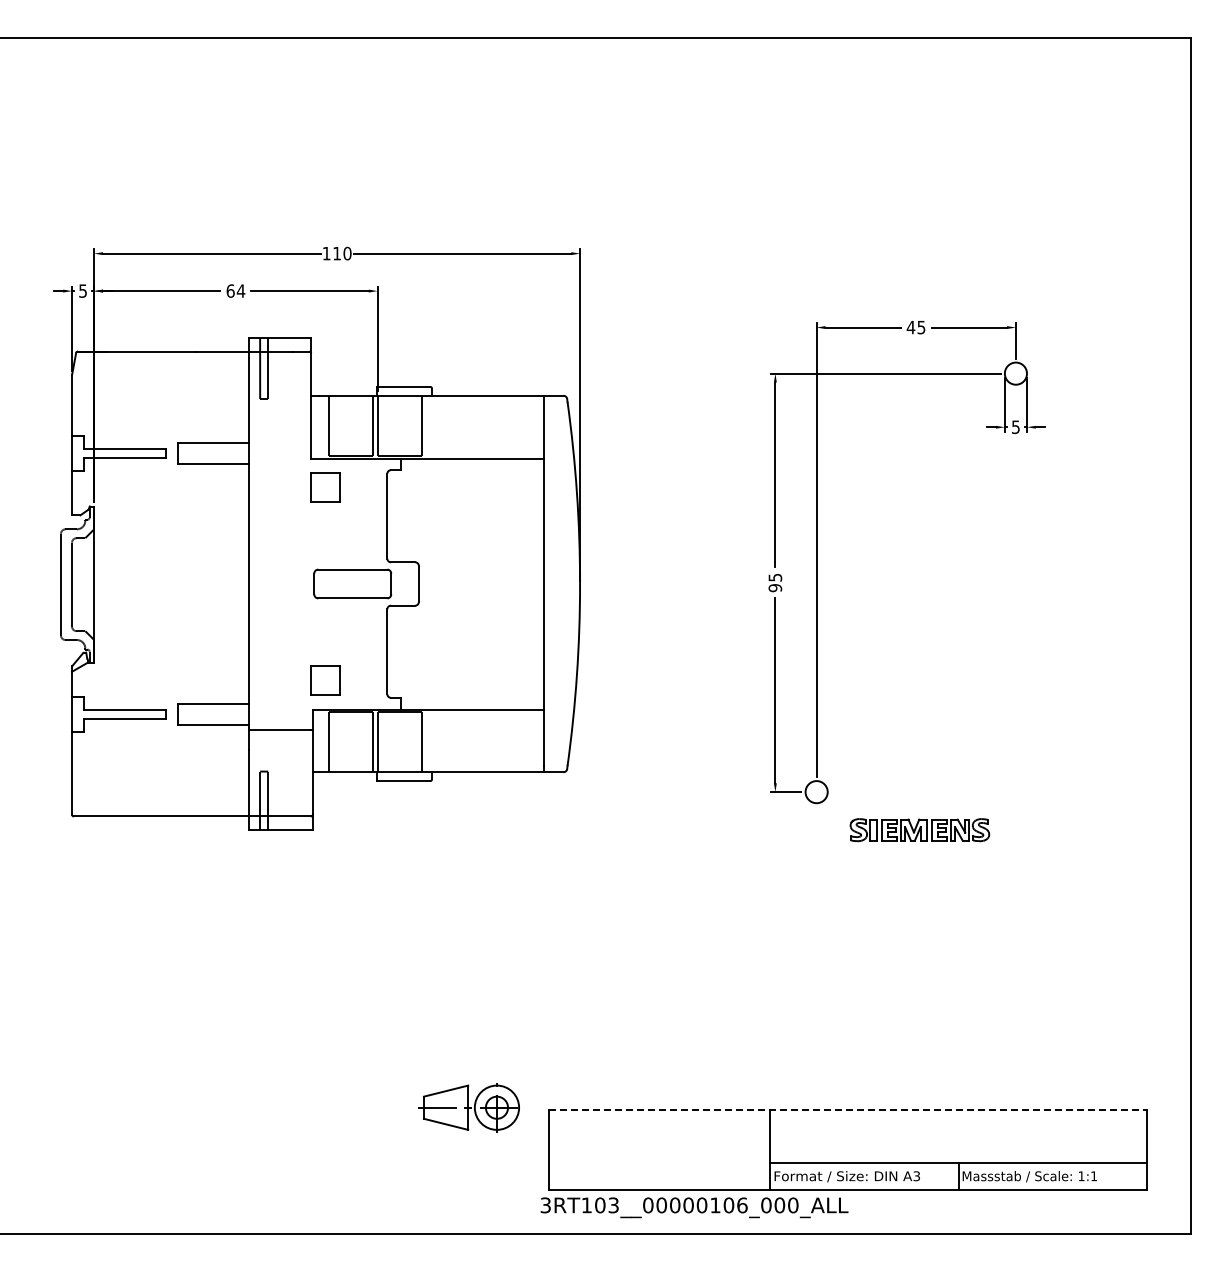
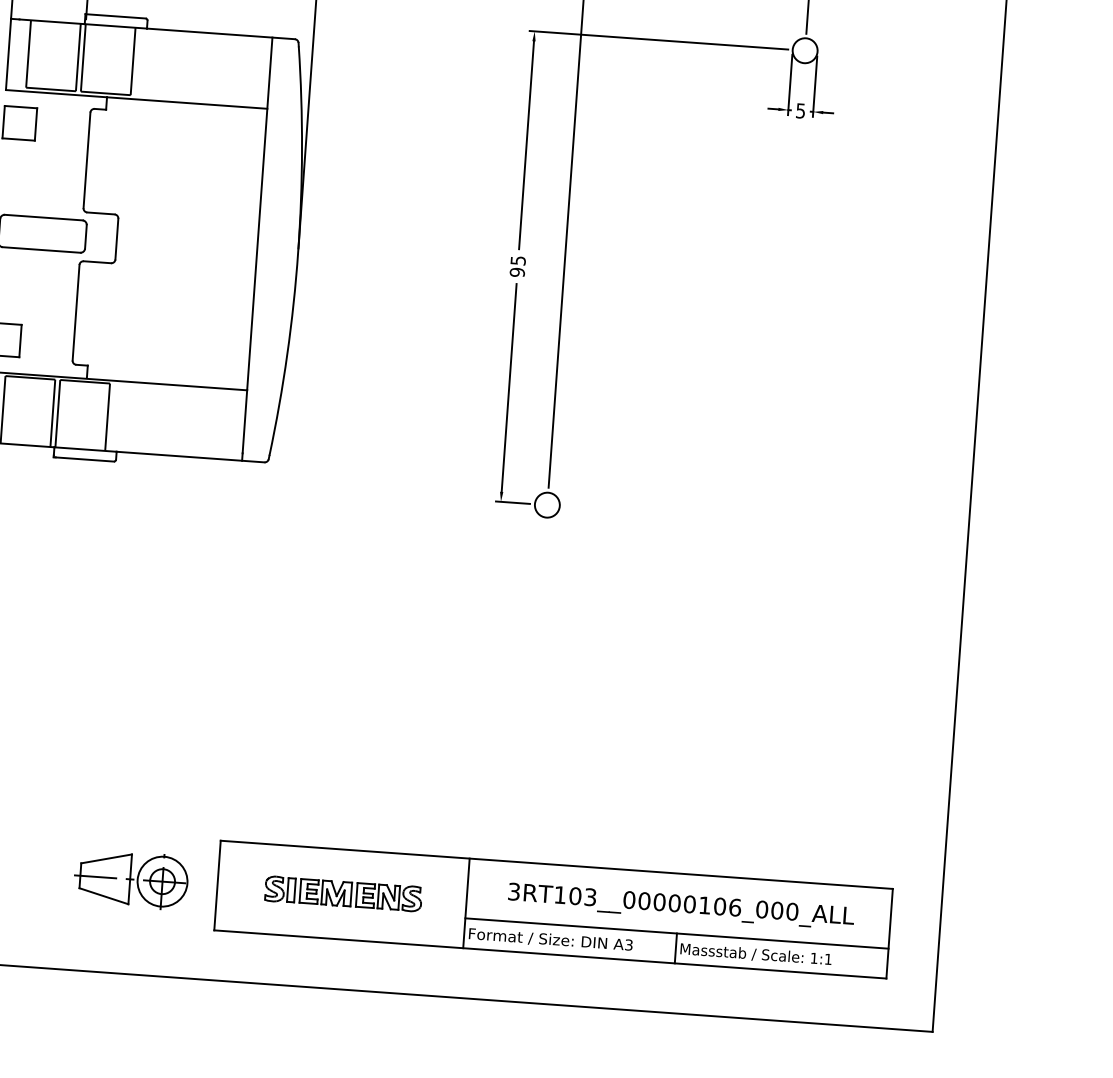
part: (919, 830) -> (343, 894), moved
part: (468, 1107) -> (130, 879), moved
line: (847, 1109) -> (556, 864), dashed -> solid
text: (694, 1207) -> (681, 906), moved

